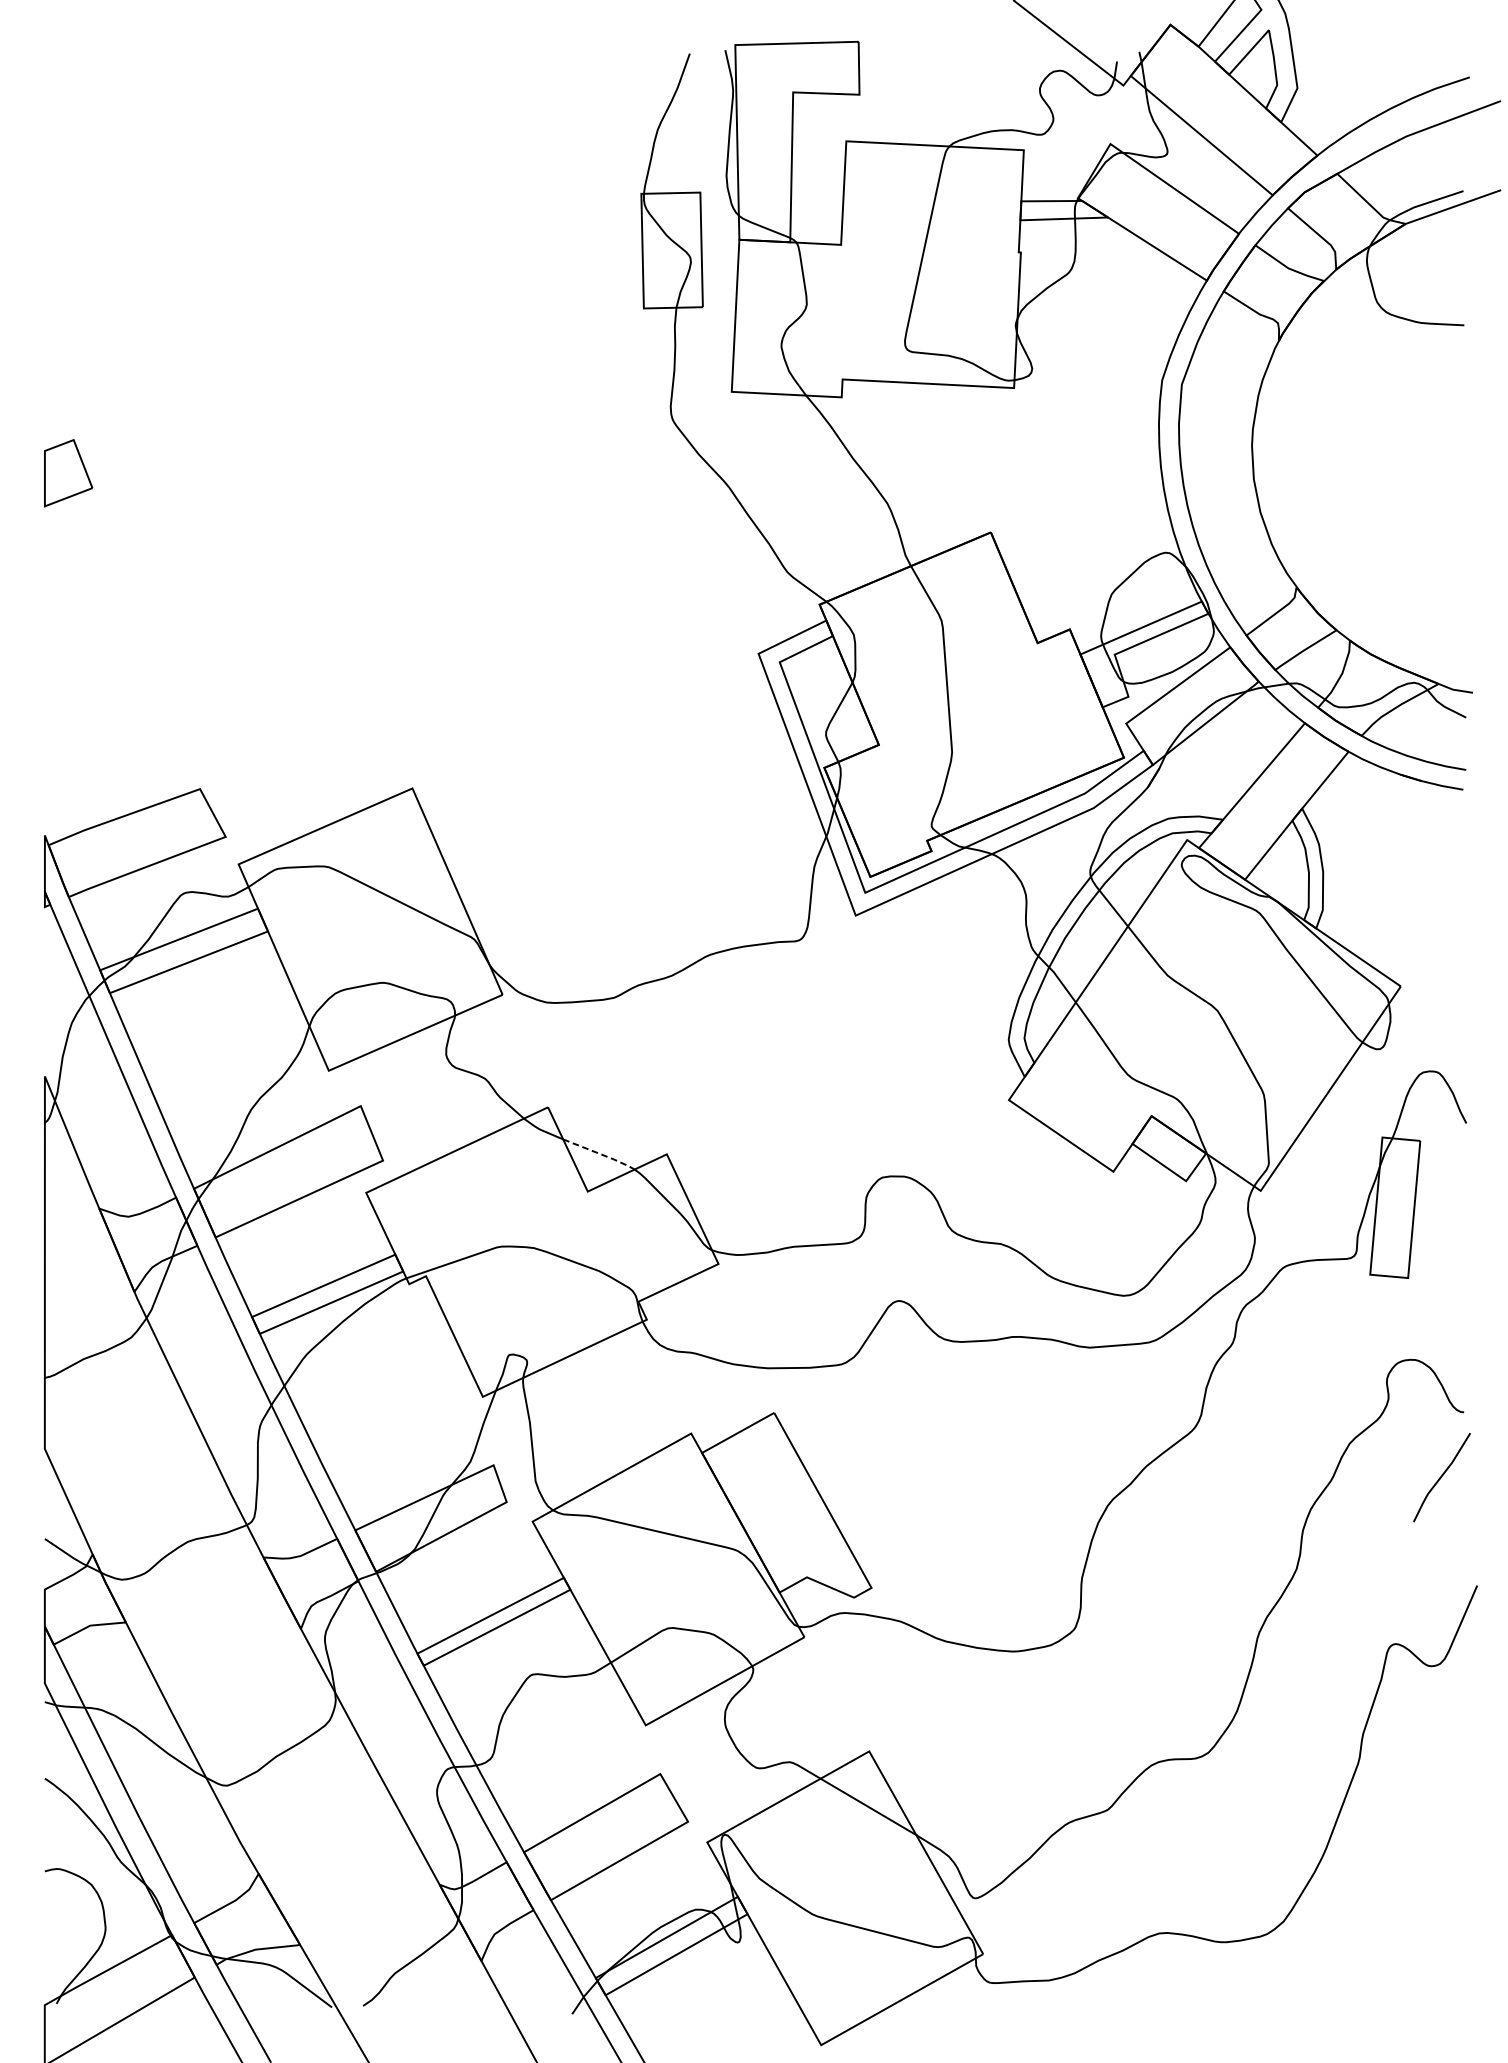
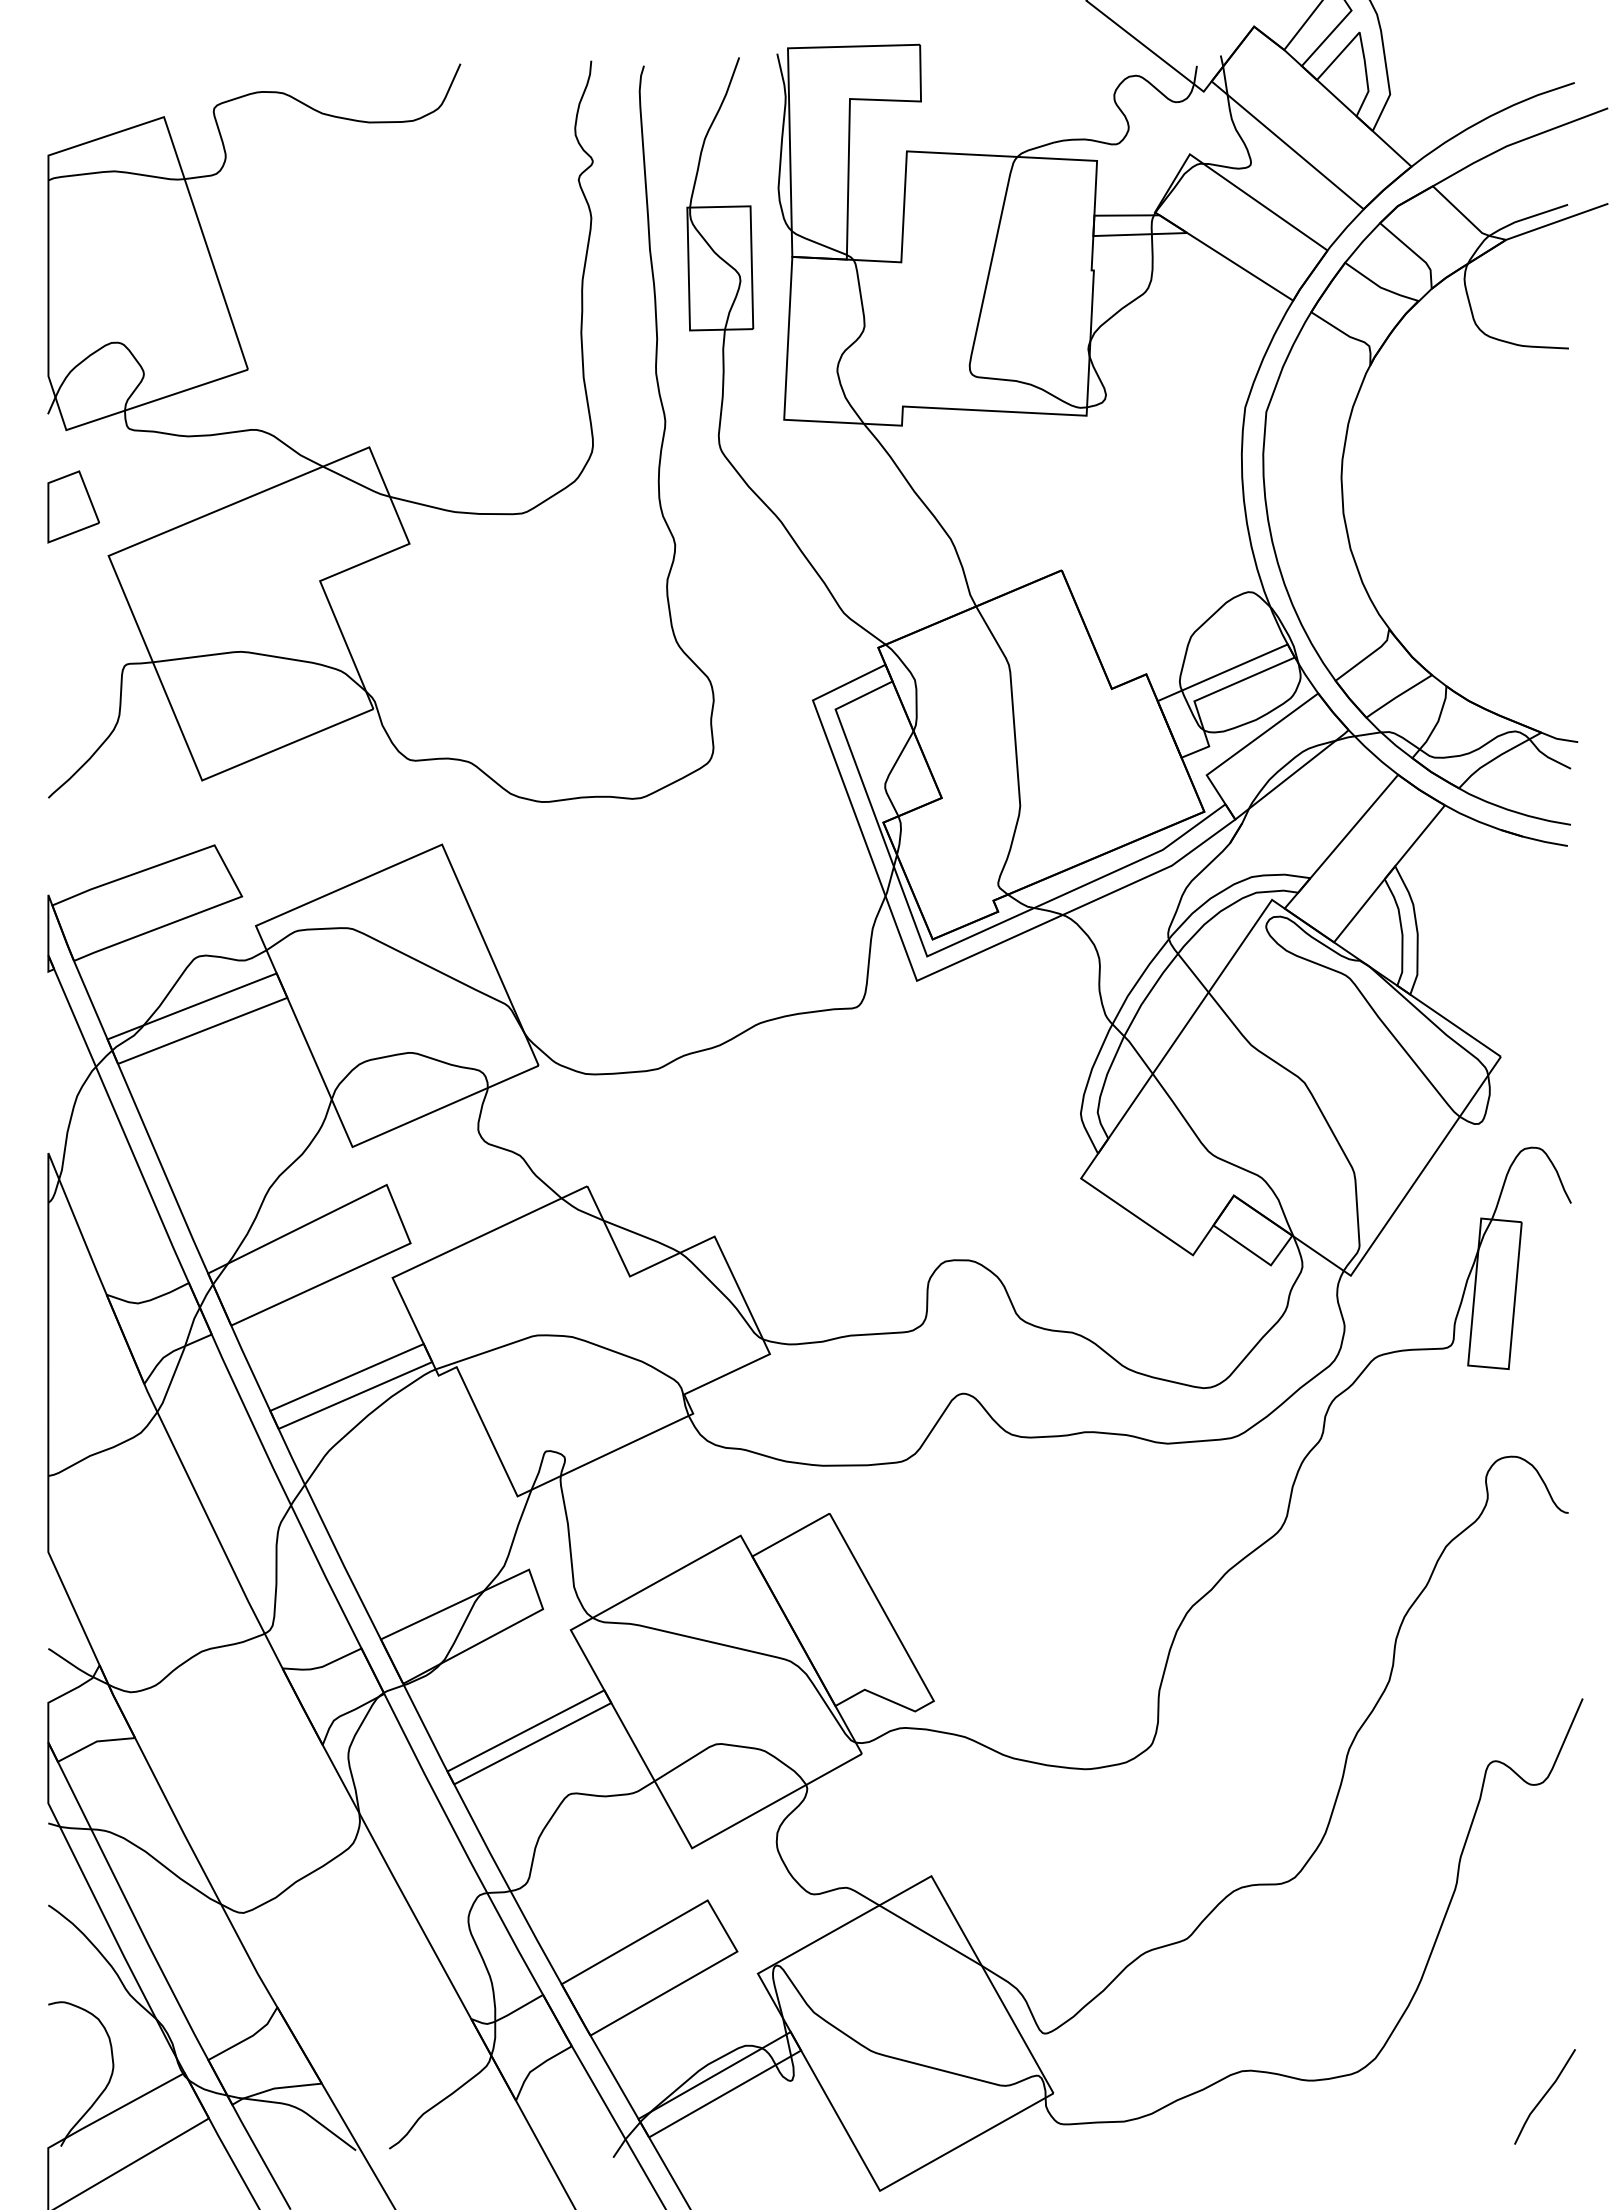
part: (344, 416) -> (369, 446), added
line: (600, 1154) -> (643, 1236), dashed -> solid
line: (1441, 1477) -> (1544, 2096), moved

